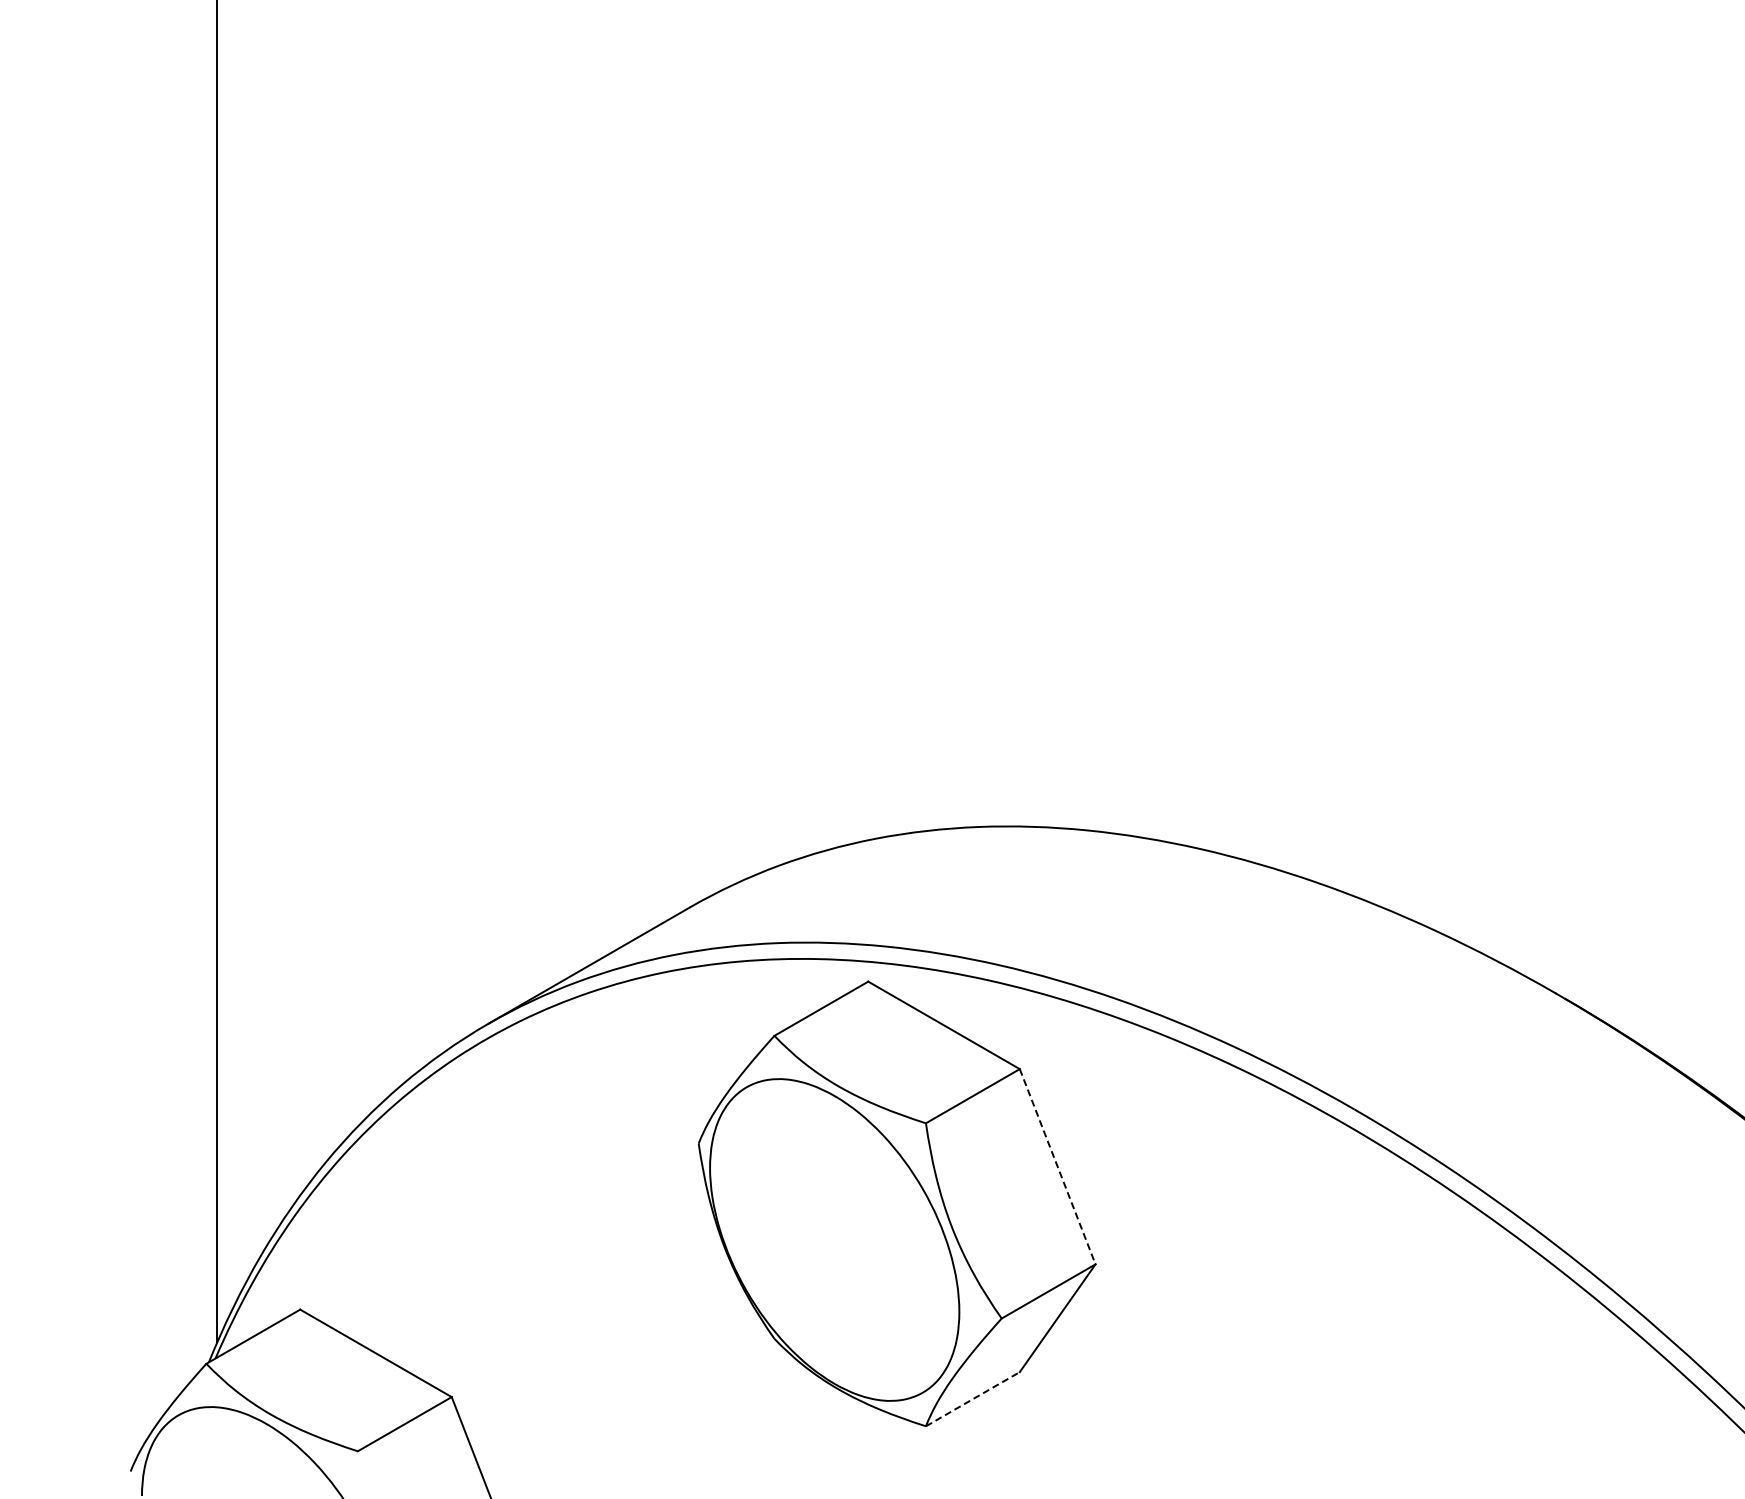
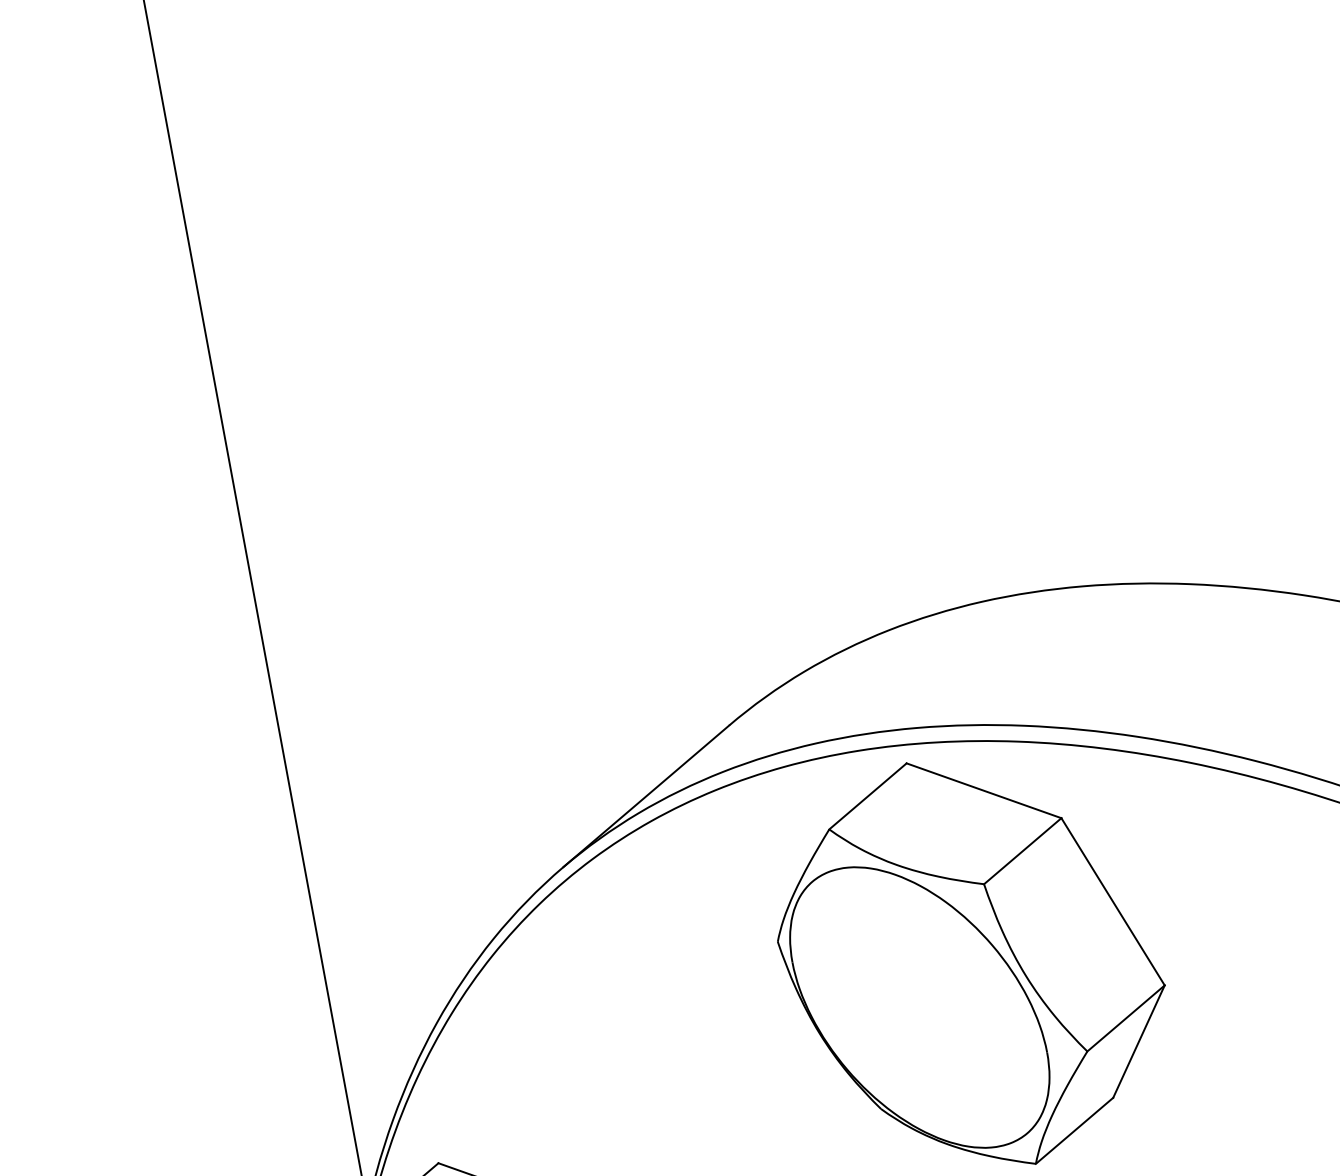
line: (1057, 1166) -> (1112, 901), dashed -> solid
line: (973, 1398) -> (1075, 1130), dashed -> solid

